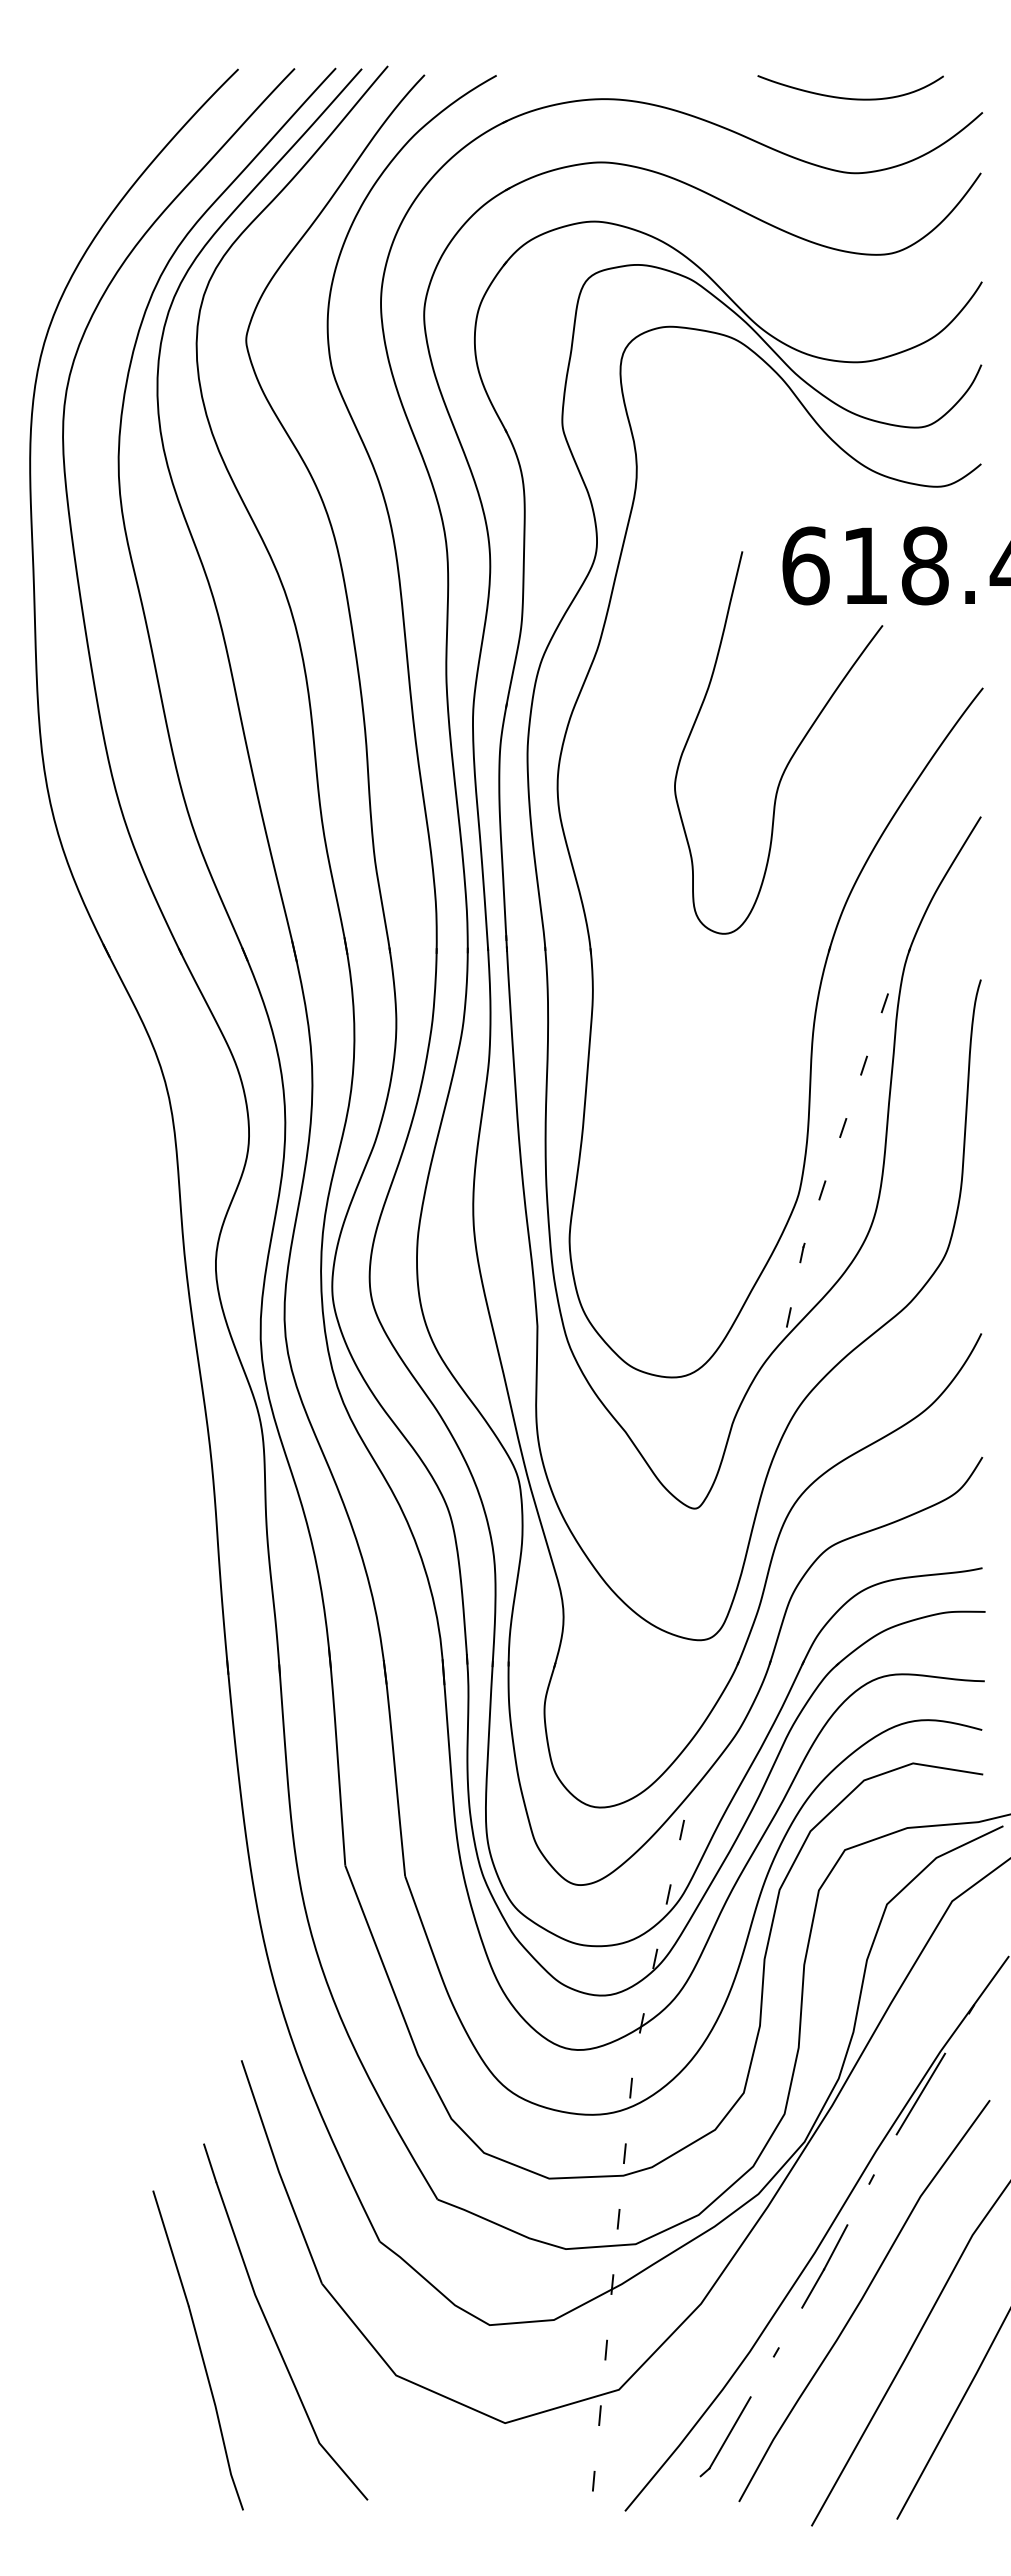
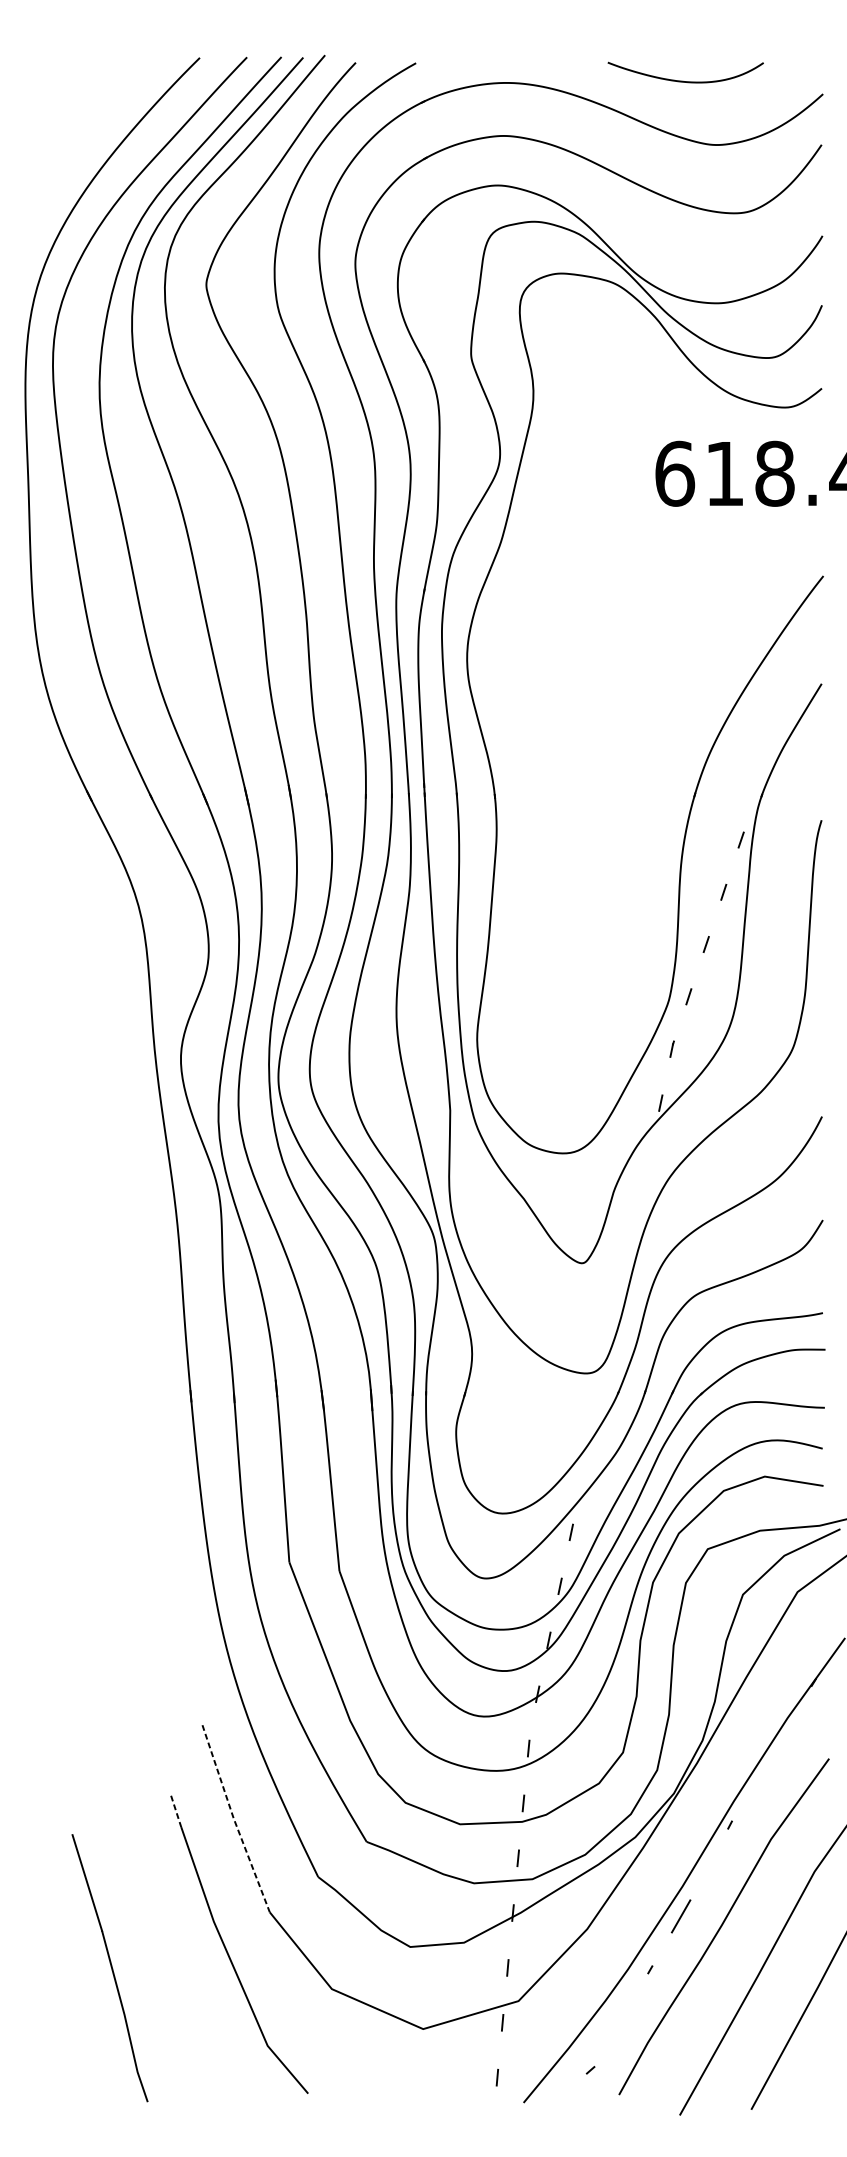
curve: (848, 97) -> (683, 80), moved
curve: (793, 752) -> (664, 630), removed
line: (920, 2093) -> (771, 1753), removed
line: (210, 2163) -> (176, 1811), solid -> dashed
line: (279, 2173) -> (234, 1820), solid -> dashed
line: (835, 2247) -> (699, 1881), removed
part: (197, 2350) -> (109, 1968), moved
line: (729, 2432) -> (611, 2036), removed

